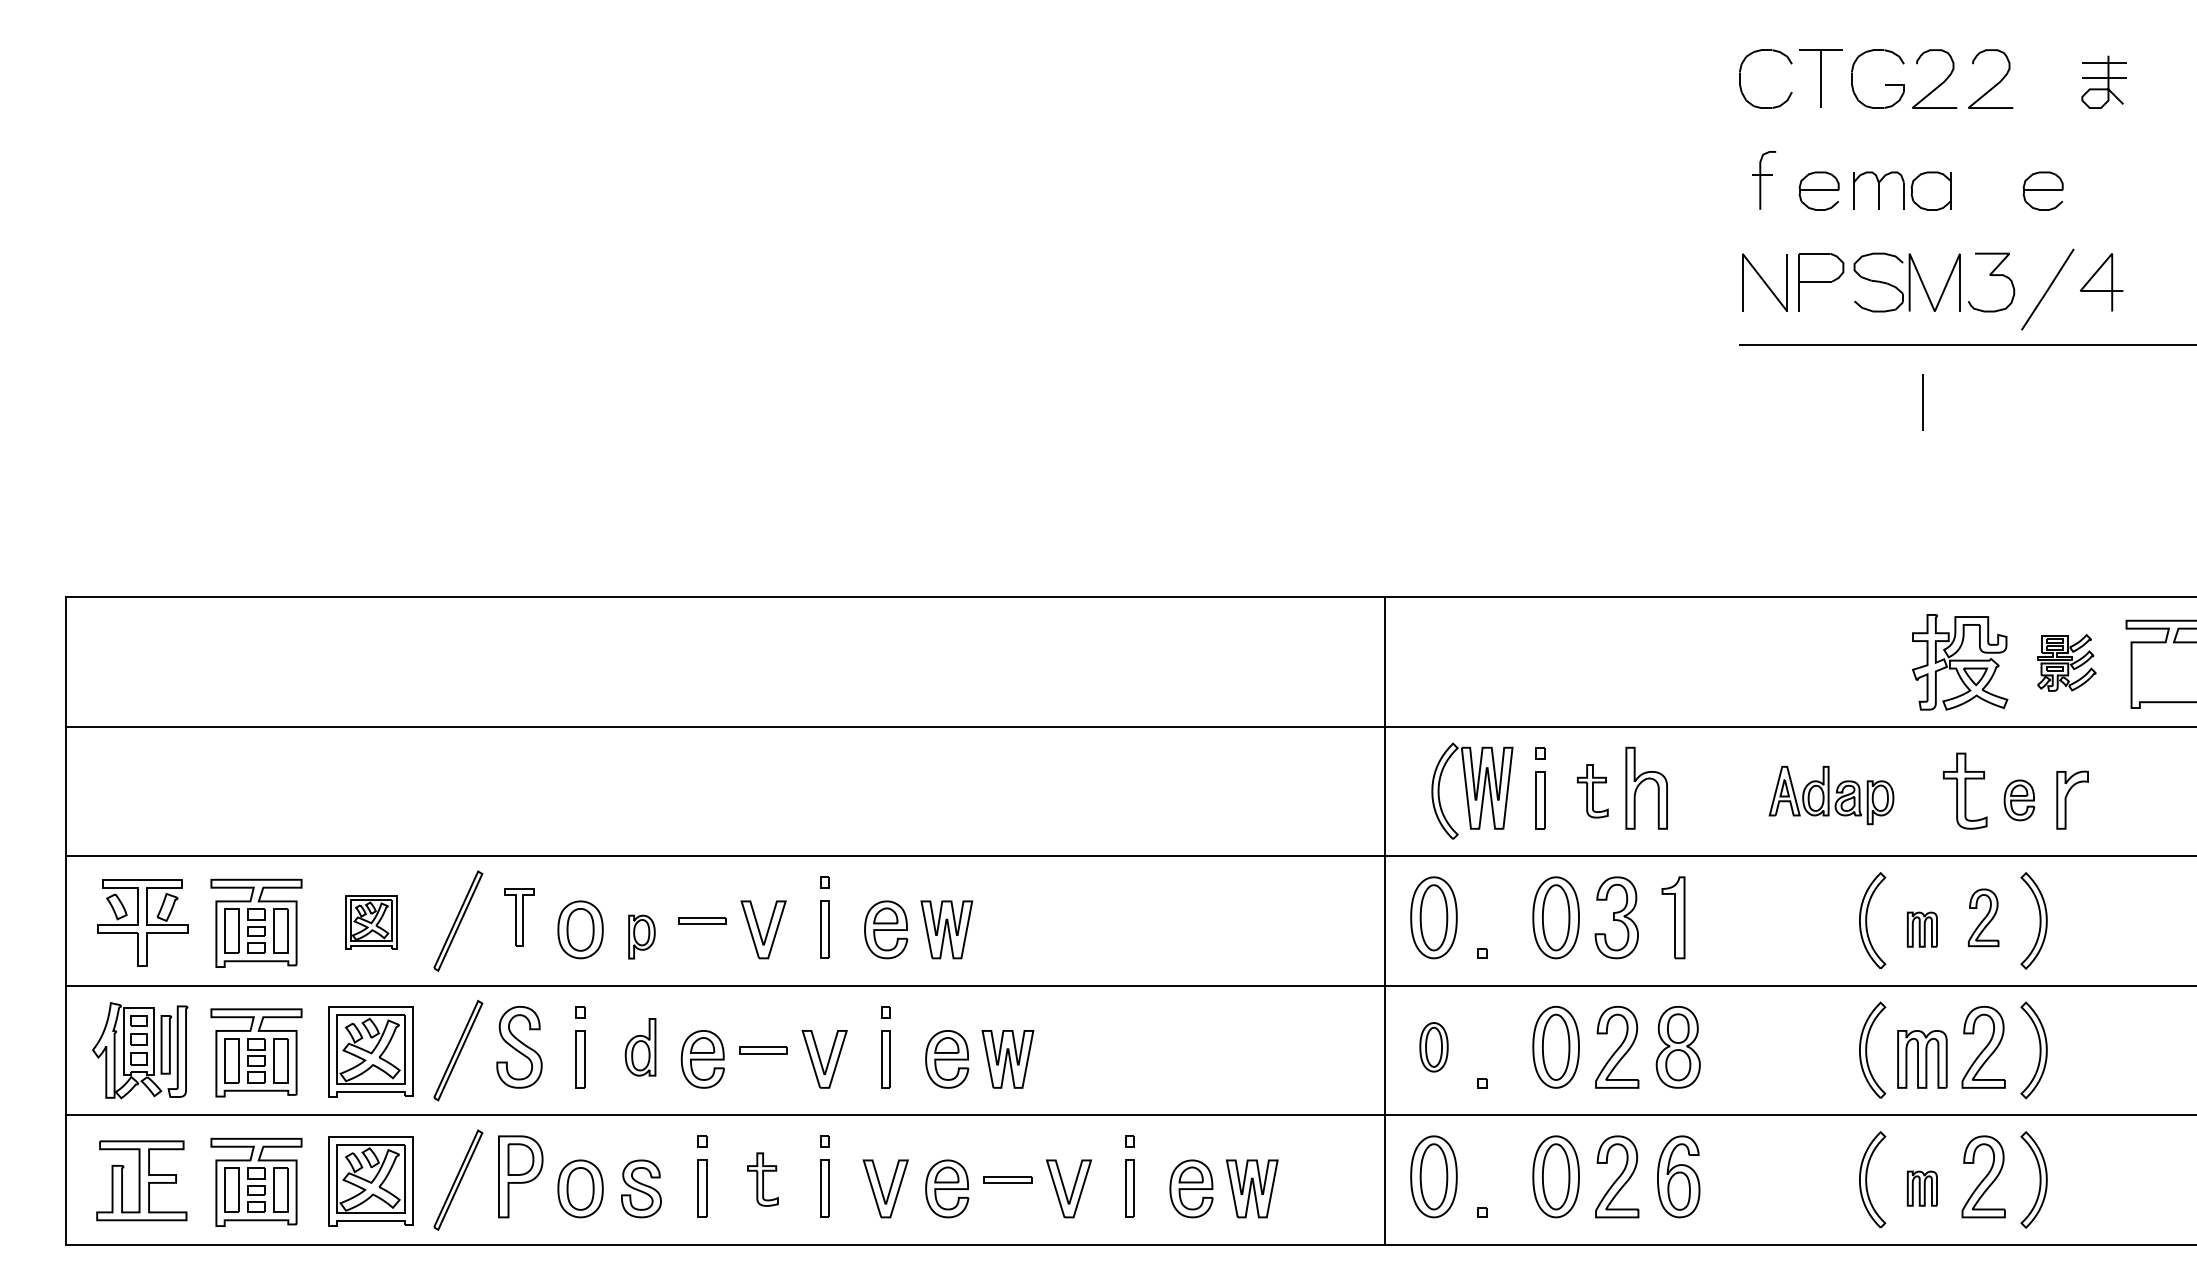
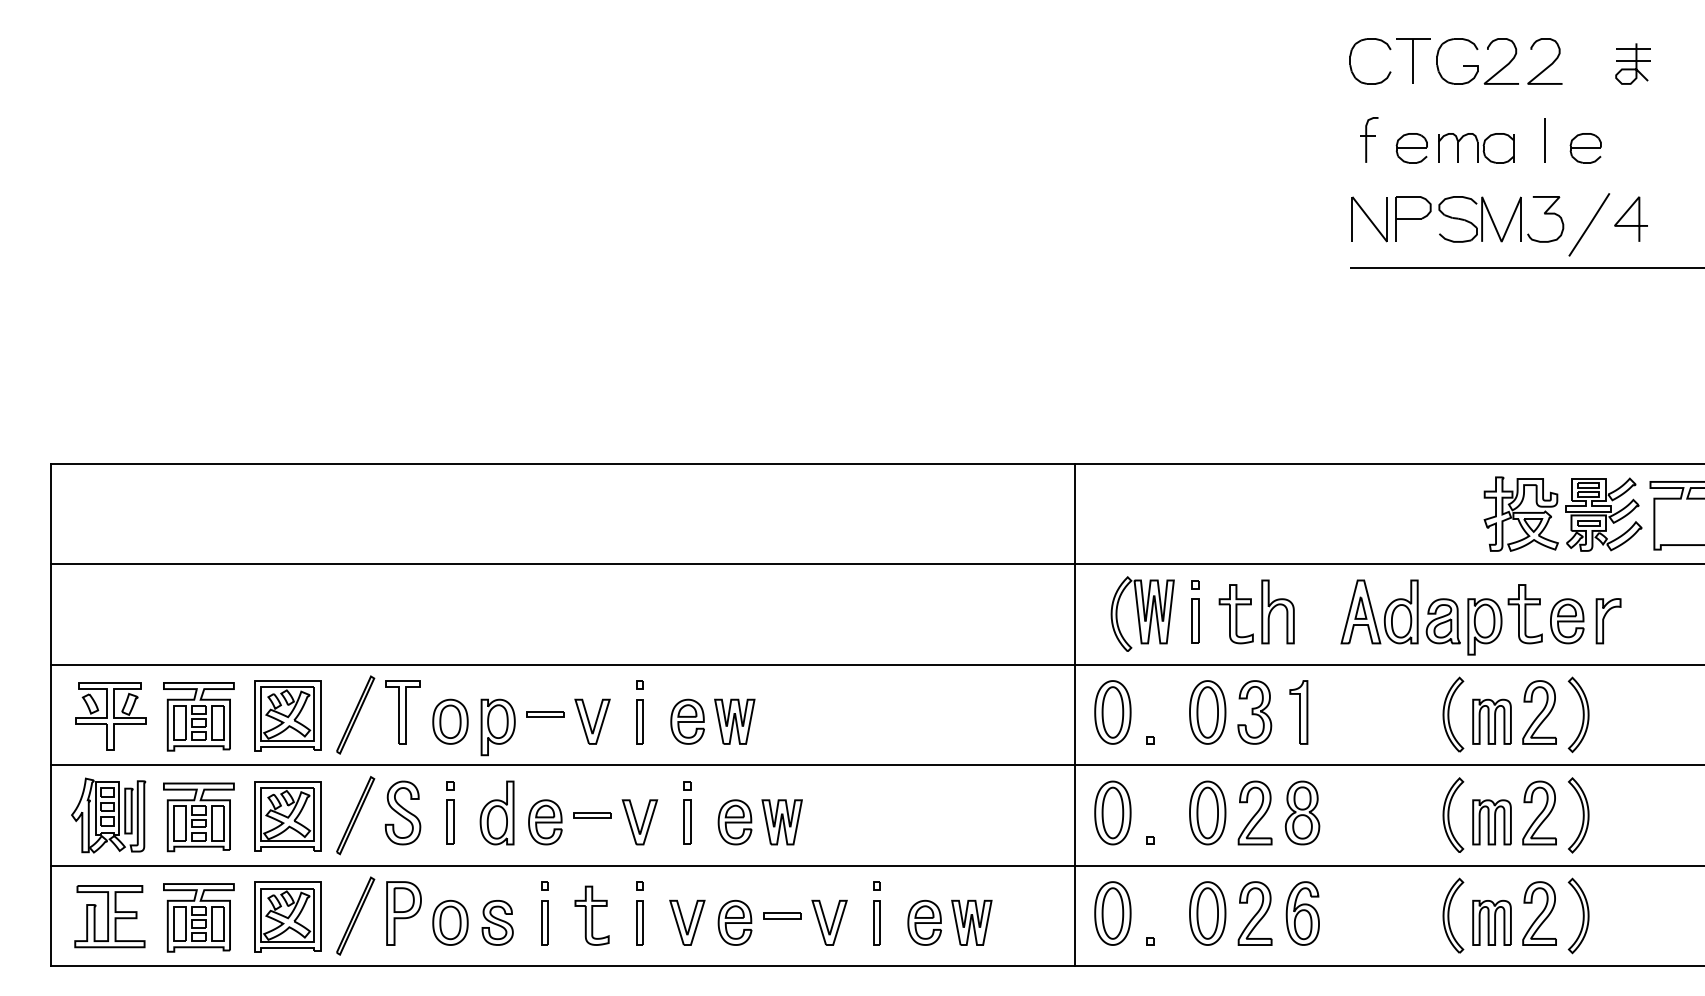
line: (1921, 402) -> (1544, 140), moved
part: (2066, 662) -> (1603, 514), size x1.67
part: (1591, 791) -> (1235, 614), size x1.43
part: (1831, 795) -> (1421, 617), size x1.67
part: (2019, 800) -> (1567, 621), size x1.43
part: (518, 917) -> (402, 712), size x1.43
part: (1983, 917) -> (1539, 712), size x1.43
part: (370, 921) -> (287, 715), size x1.67
part: (1921, 929) -> (1491, 721), size x1.67
part: (641, 937) -> (497, 727), size x1.67
part: (639, 1046) -> (496, 812), size x1.43
part: (1433, 1046) -> (1112, 812), size x1.67
part: (762, 1179) -> (591, 915), size x1.43
part: (1921, 1188) -> (1491, 922), size x1.67

